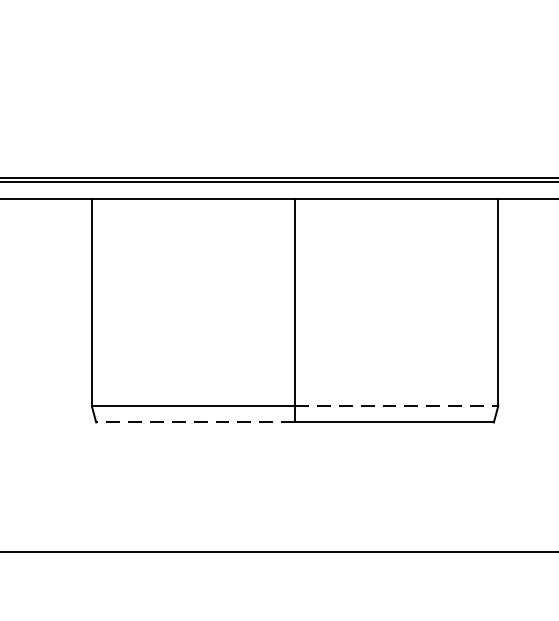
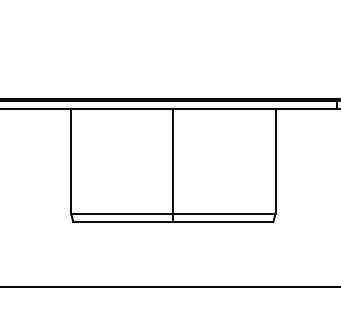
line: (396, 405) -> (224, 213), dashed -> solid
line: (194, 421) -> (122, 221), dashed -> solid

